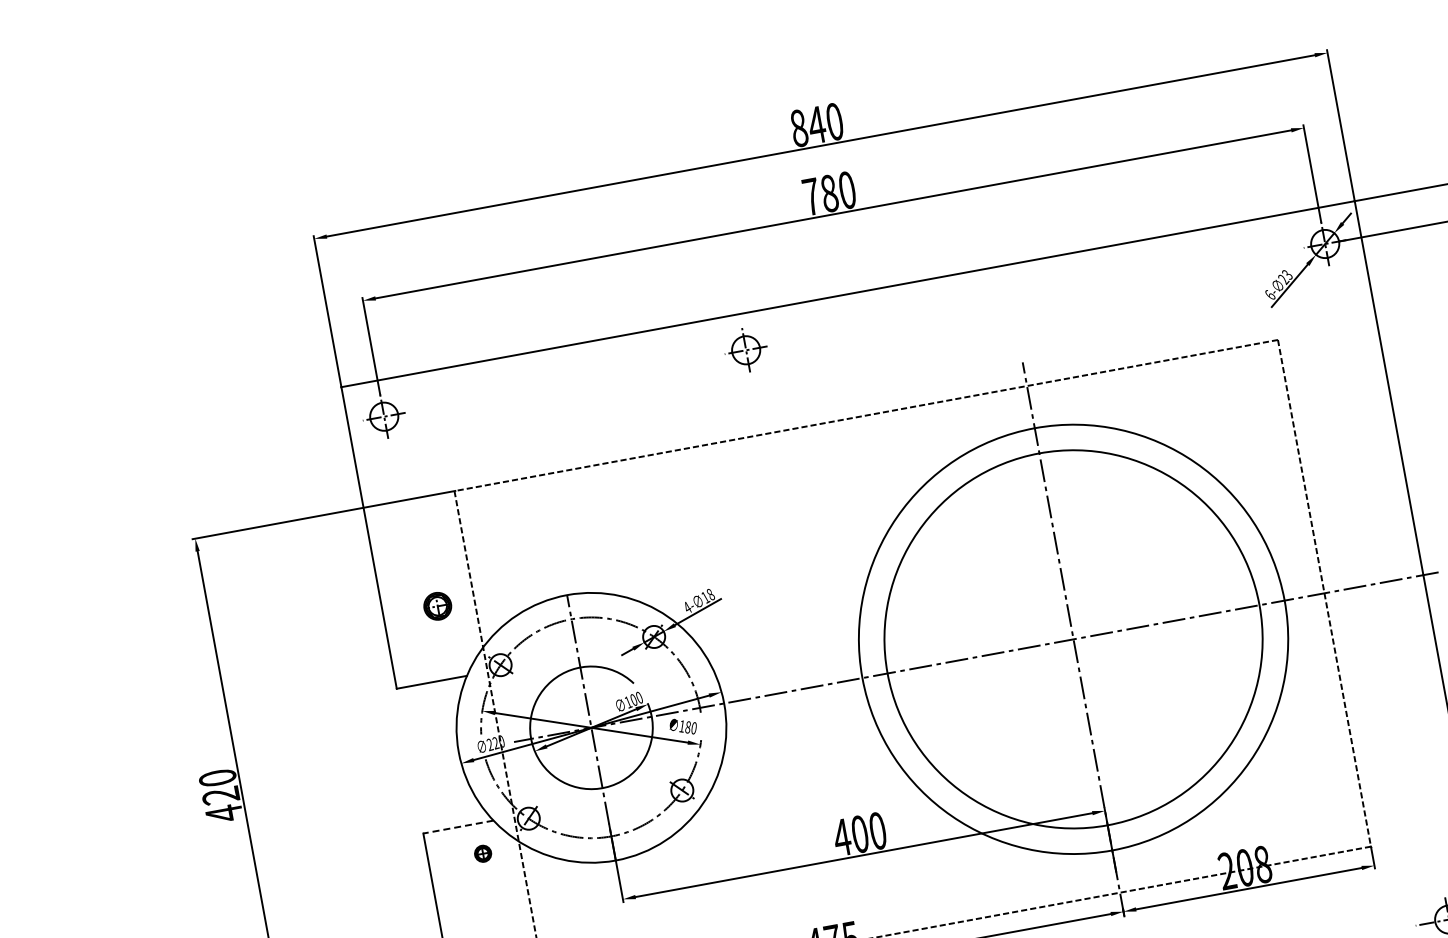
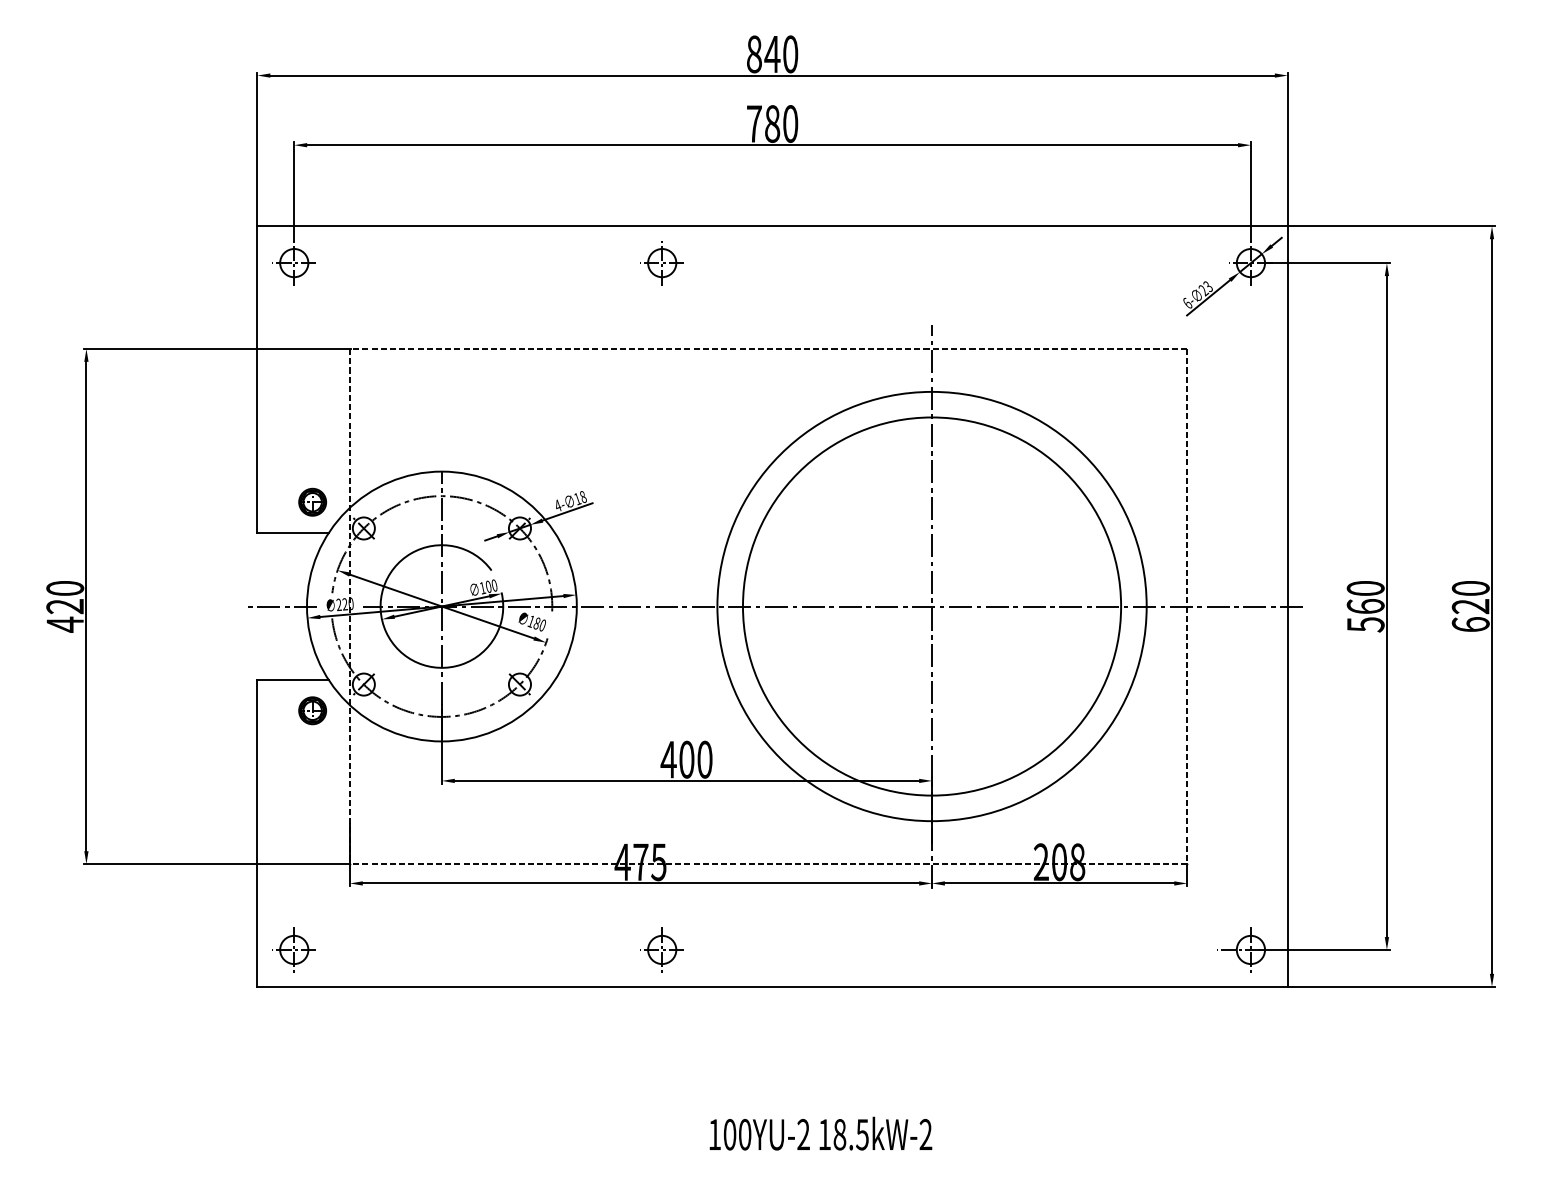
part: (437, 605) -> (312, 501), moved
line: (434, 756) -> (282, 606), added
line: (458, 827) -> (293, 680), dashed -> solid
part: (482, 853) -> (312, 710), size x1.67

